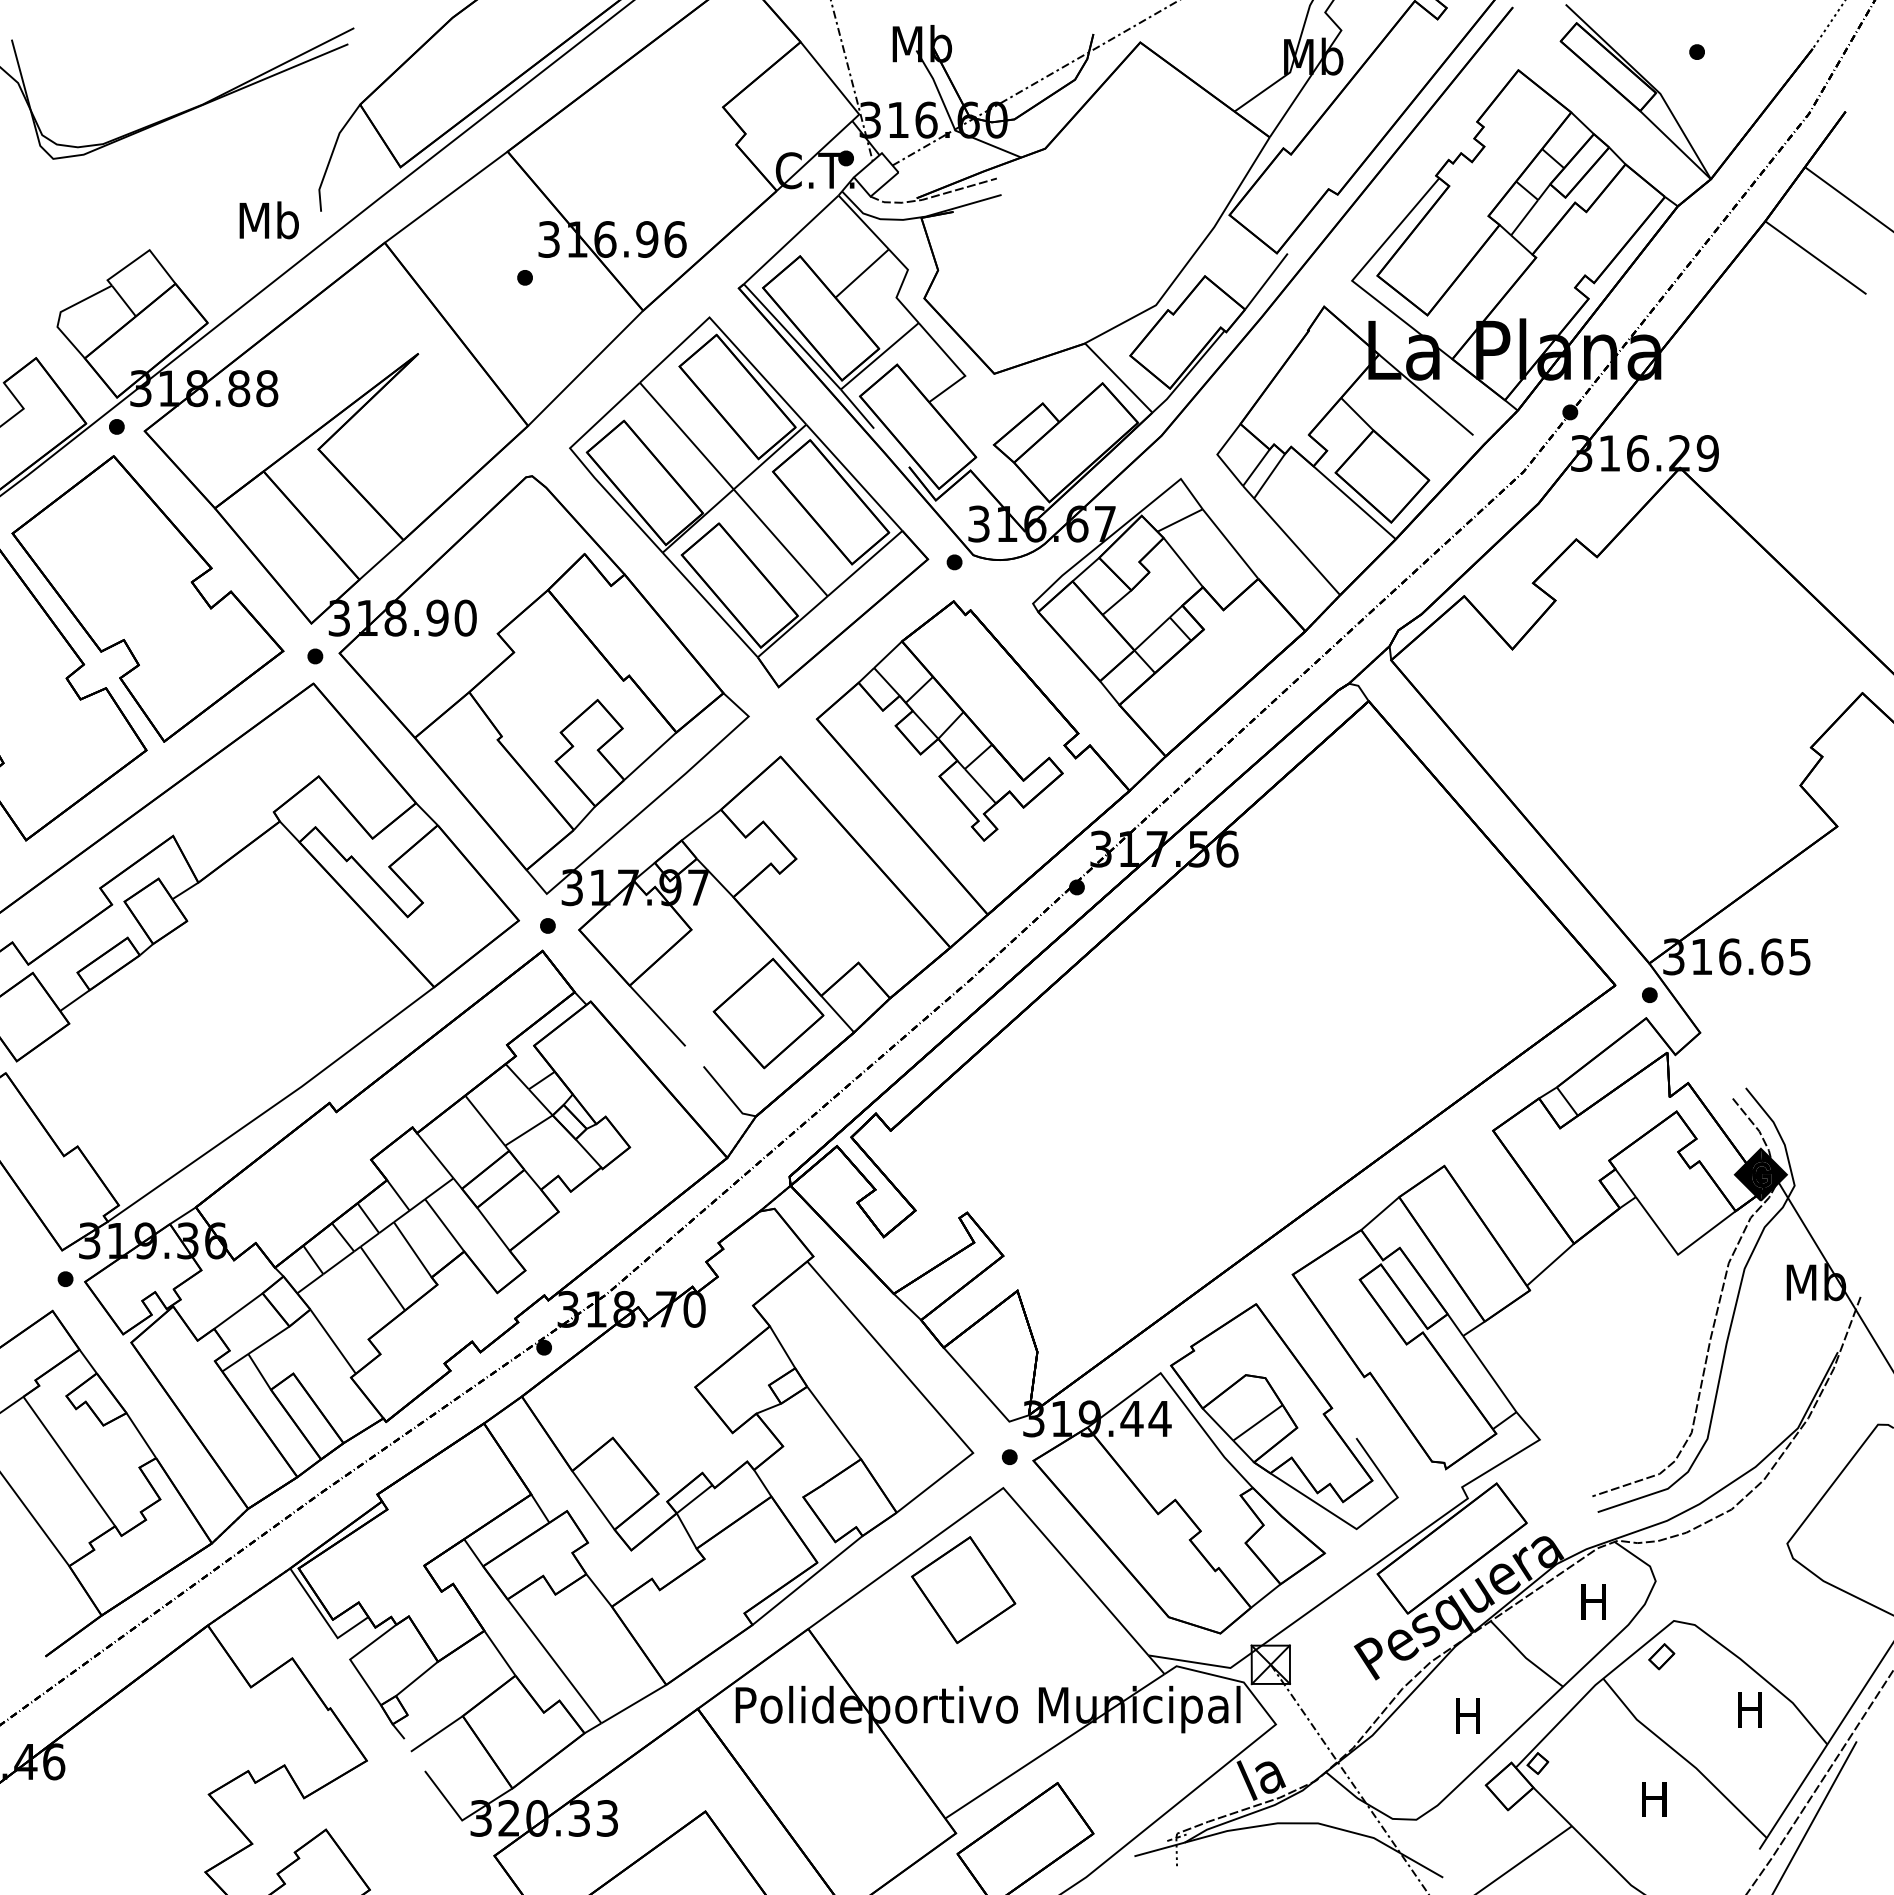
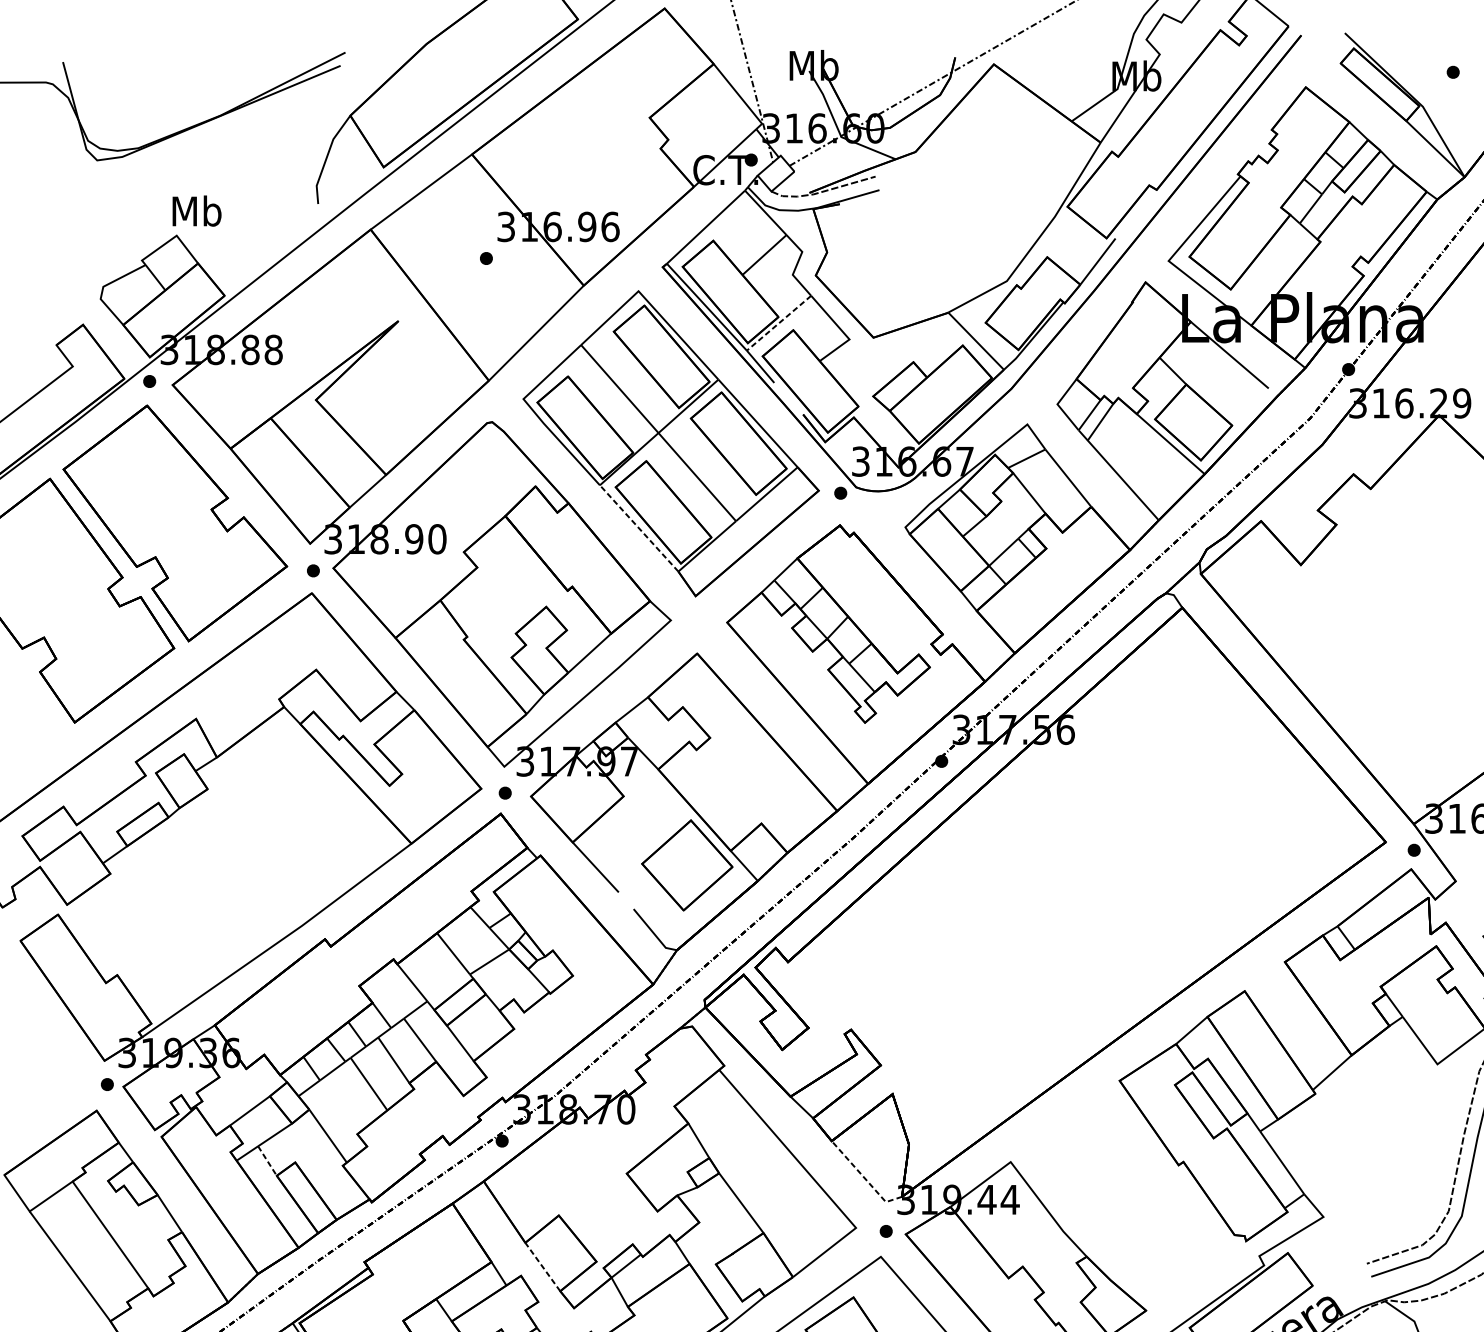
text: (268, 220) -> (196, 211), moved
line: (879, 356) -> (778, 323), solid -> dashed
line: (710, 605) -> (639, 528), solid -> dashed
line: (259, 1372) -> (267, 1161), solid -> dashed
line: (983, 1392) -> (864, 1178), solid -> dashed
part: (1284, 1416) -> (1112, 1197), removed
line: (593, 1500) -> (542, 1267), solid -> dashed

